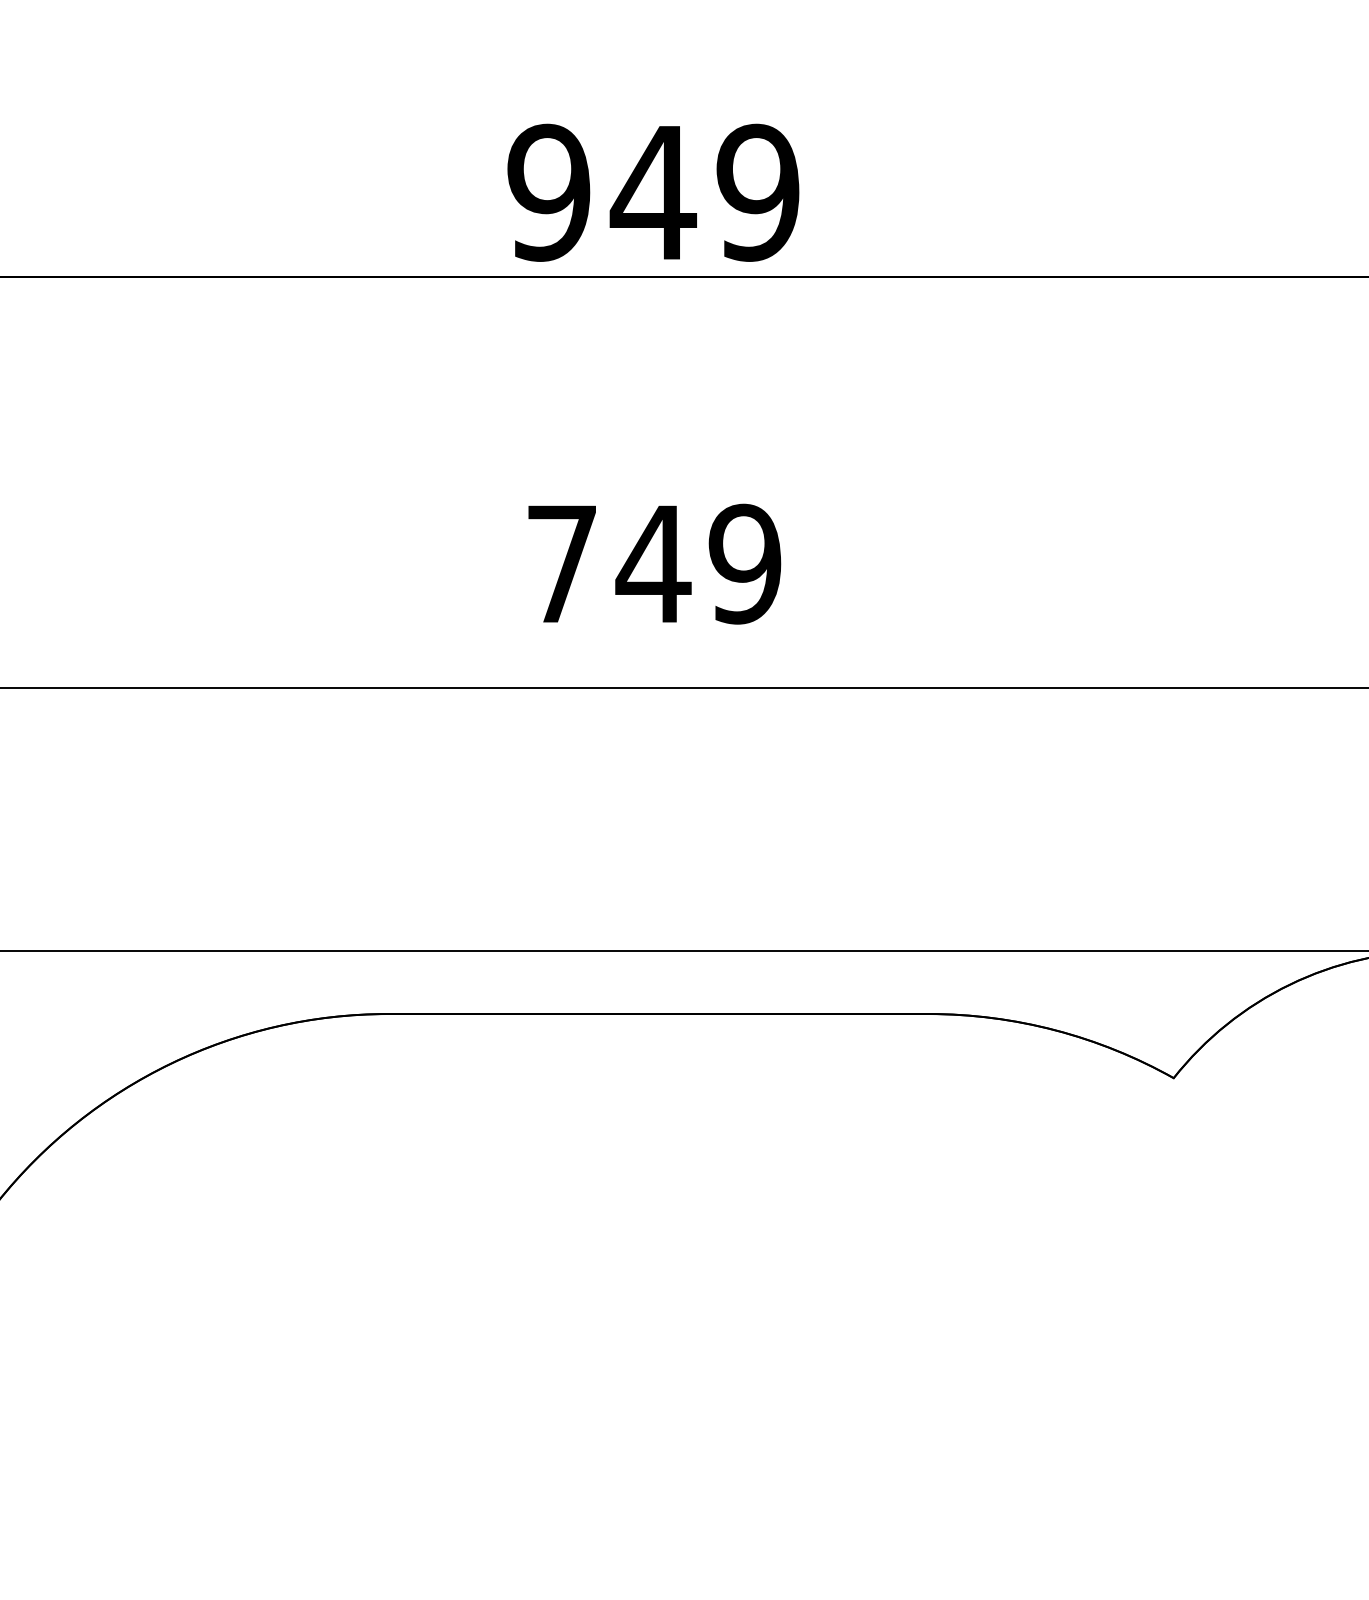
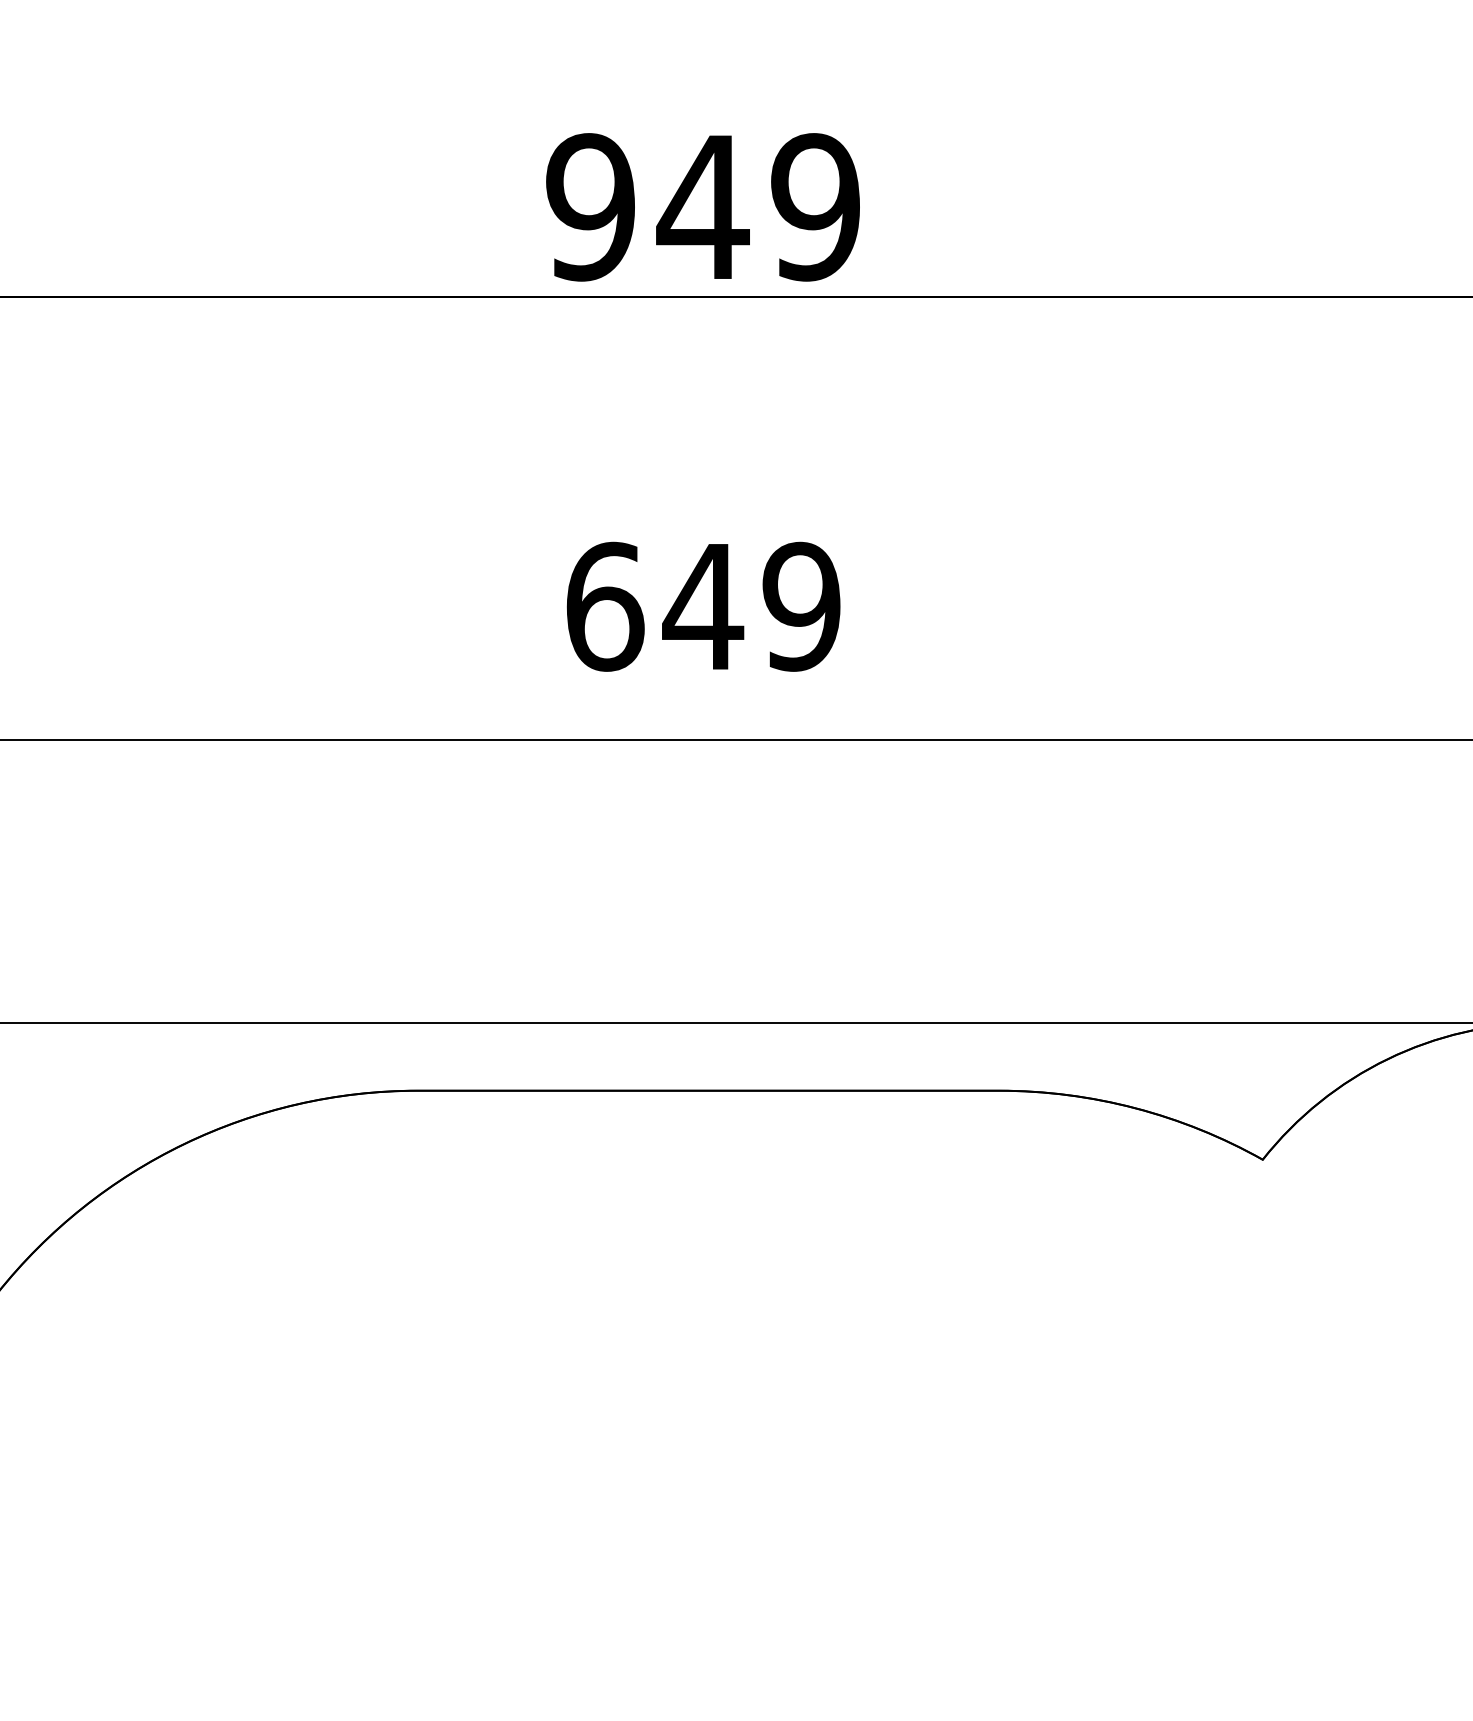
text: (562, 563) -> (605, 606), 749 -> 649

